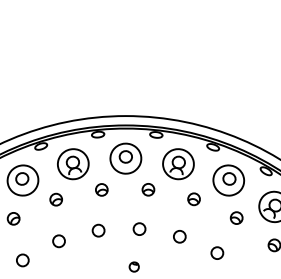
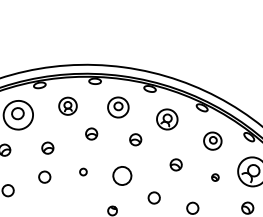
part: (125, 158) -> (117, 107), size x0.7
part: (73, 164) -> (68, 106), size x0.6
part: (178, 164) -> (167, 119), size x0.7
part: (228, 180) -> (212, 141), size x0.6
part: (55, 199) -> (47, 147), moved
part: (193, 199) -> (175, 165), moved
part: (236, 217) -> (215, 177), size x0.6
circle: (139, 228) -> (122, 175), size x1.6
circle: (98, 230) -> (83, 171), size x0.6
circle: (179, 236) -> (153, 197), moved

